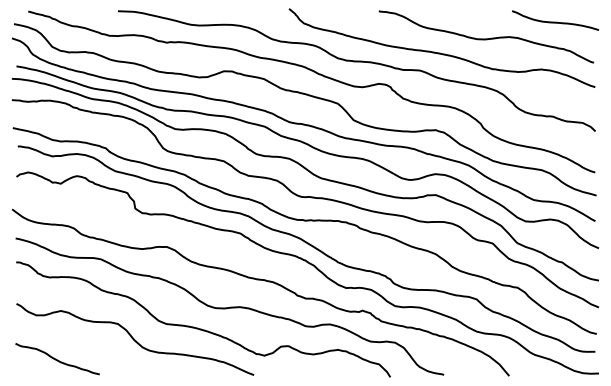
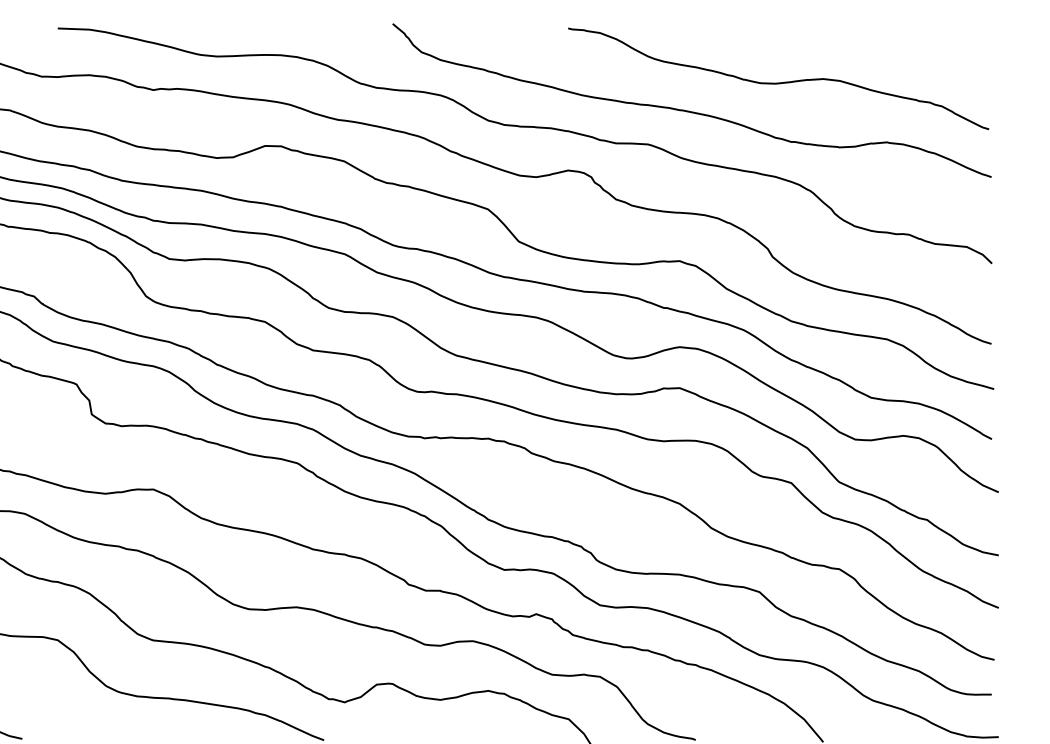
curve: (555, 21) -> (913, 48), removed

